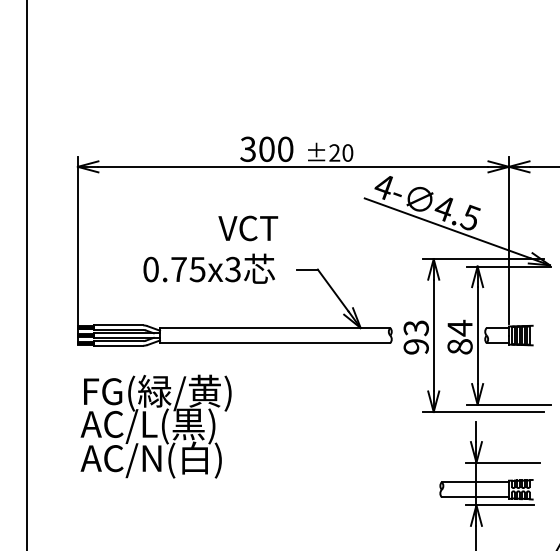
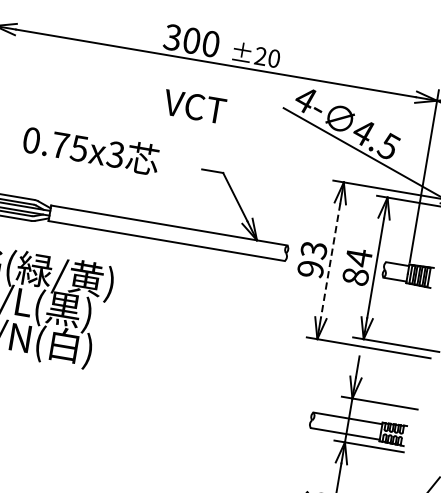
text: (248, 228) -> (194, 106), moved
text: (208, 268) -> (90, 149), moved
line: (433, 335) -> (330, 260), solid -> dashed

